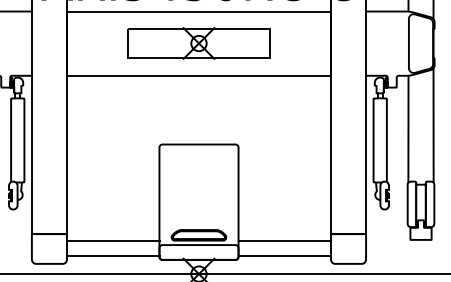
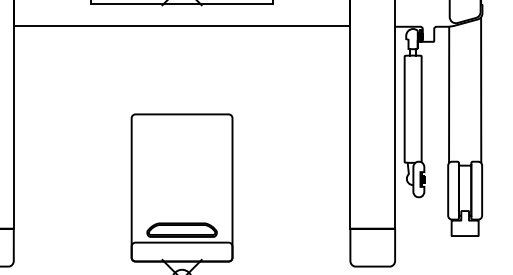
line: (113, 240) -> (73, 236), removed
line: (284, 240) -> (291, 236), removed
line: (113, 255) -> (73, 255), removed
line: (284, 255) -> (291, 255), removed

